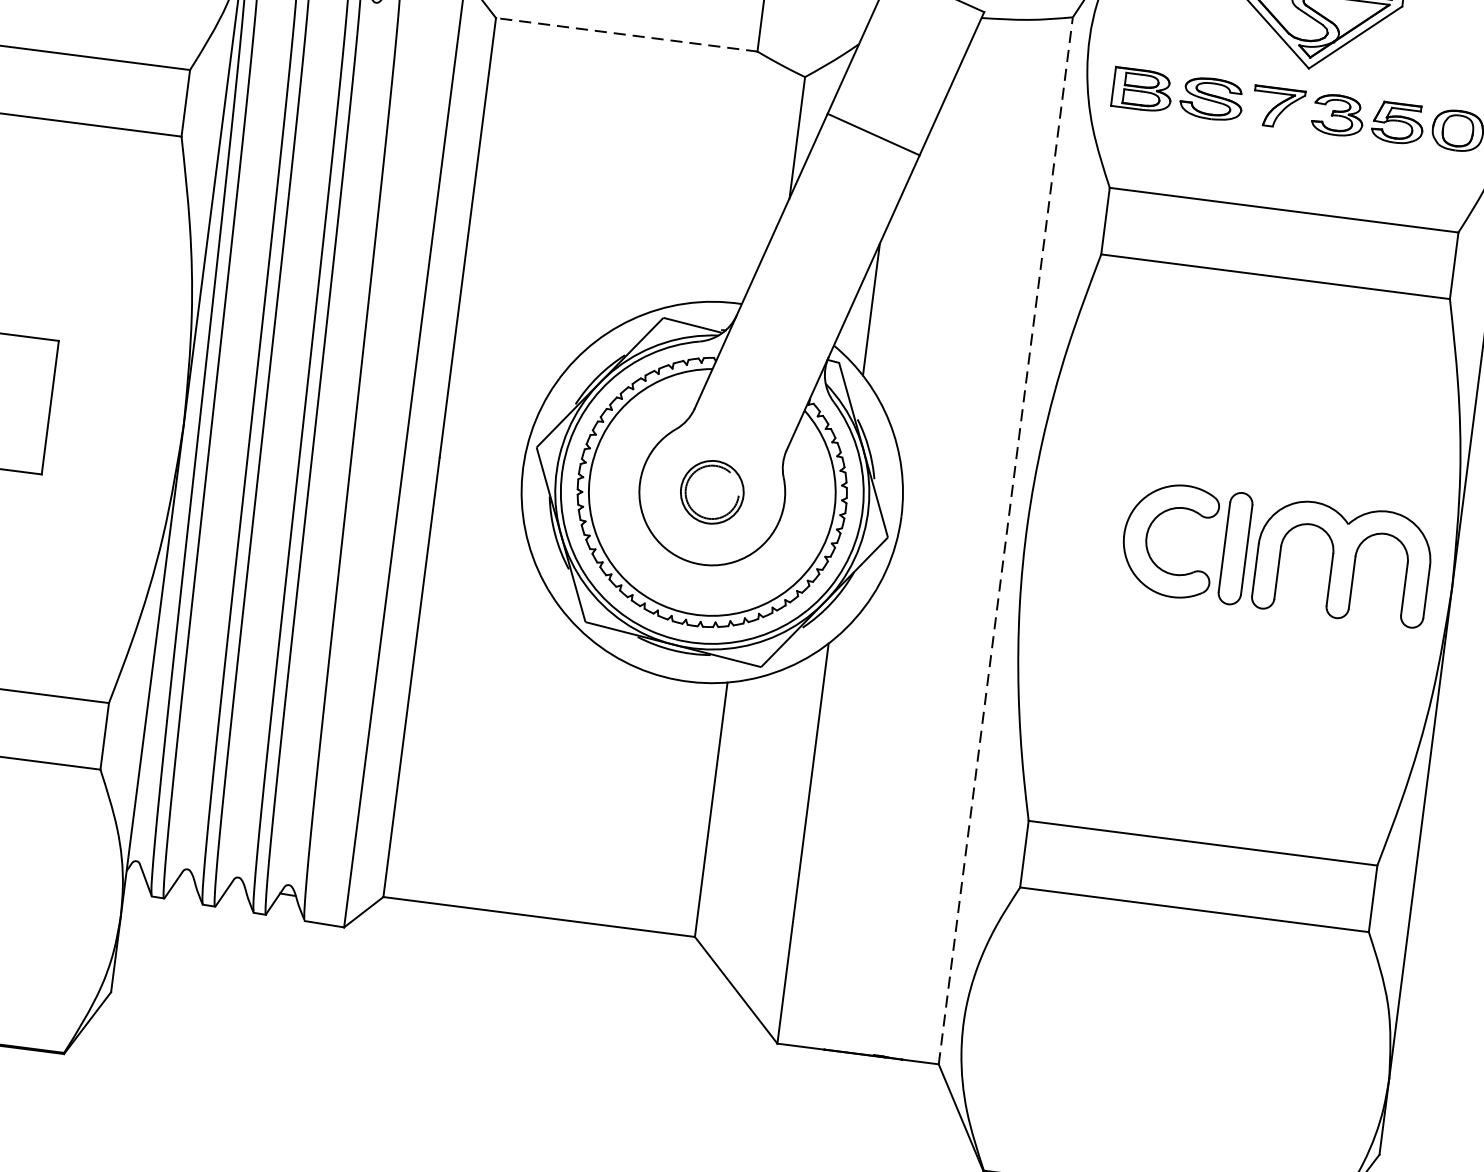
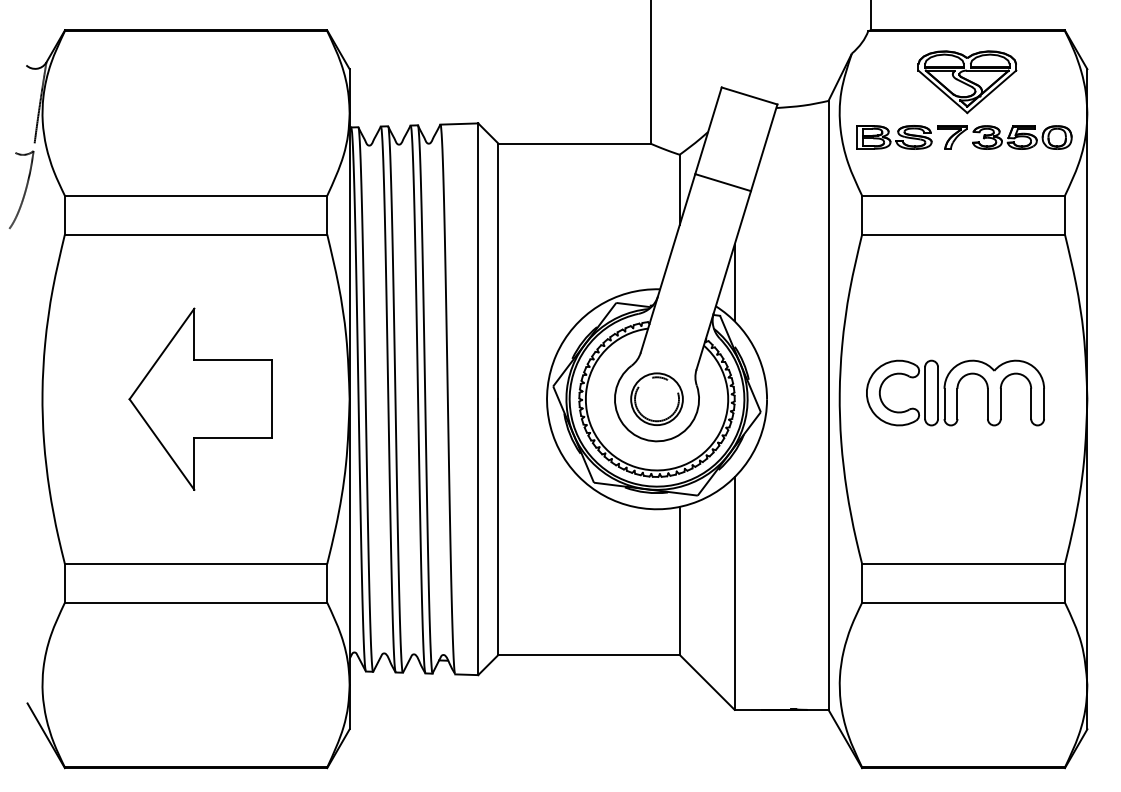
line: (626, 34) -> (574, 143), dashed -> solid
part: (711, 491) -> (656, 398), size x1.43
line: (1005, 539) -> (828, 404), dashed -> solid
part: (1276, 552) -> (955, 392), moved

